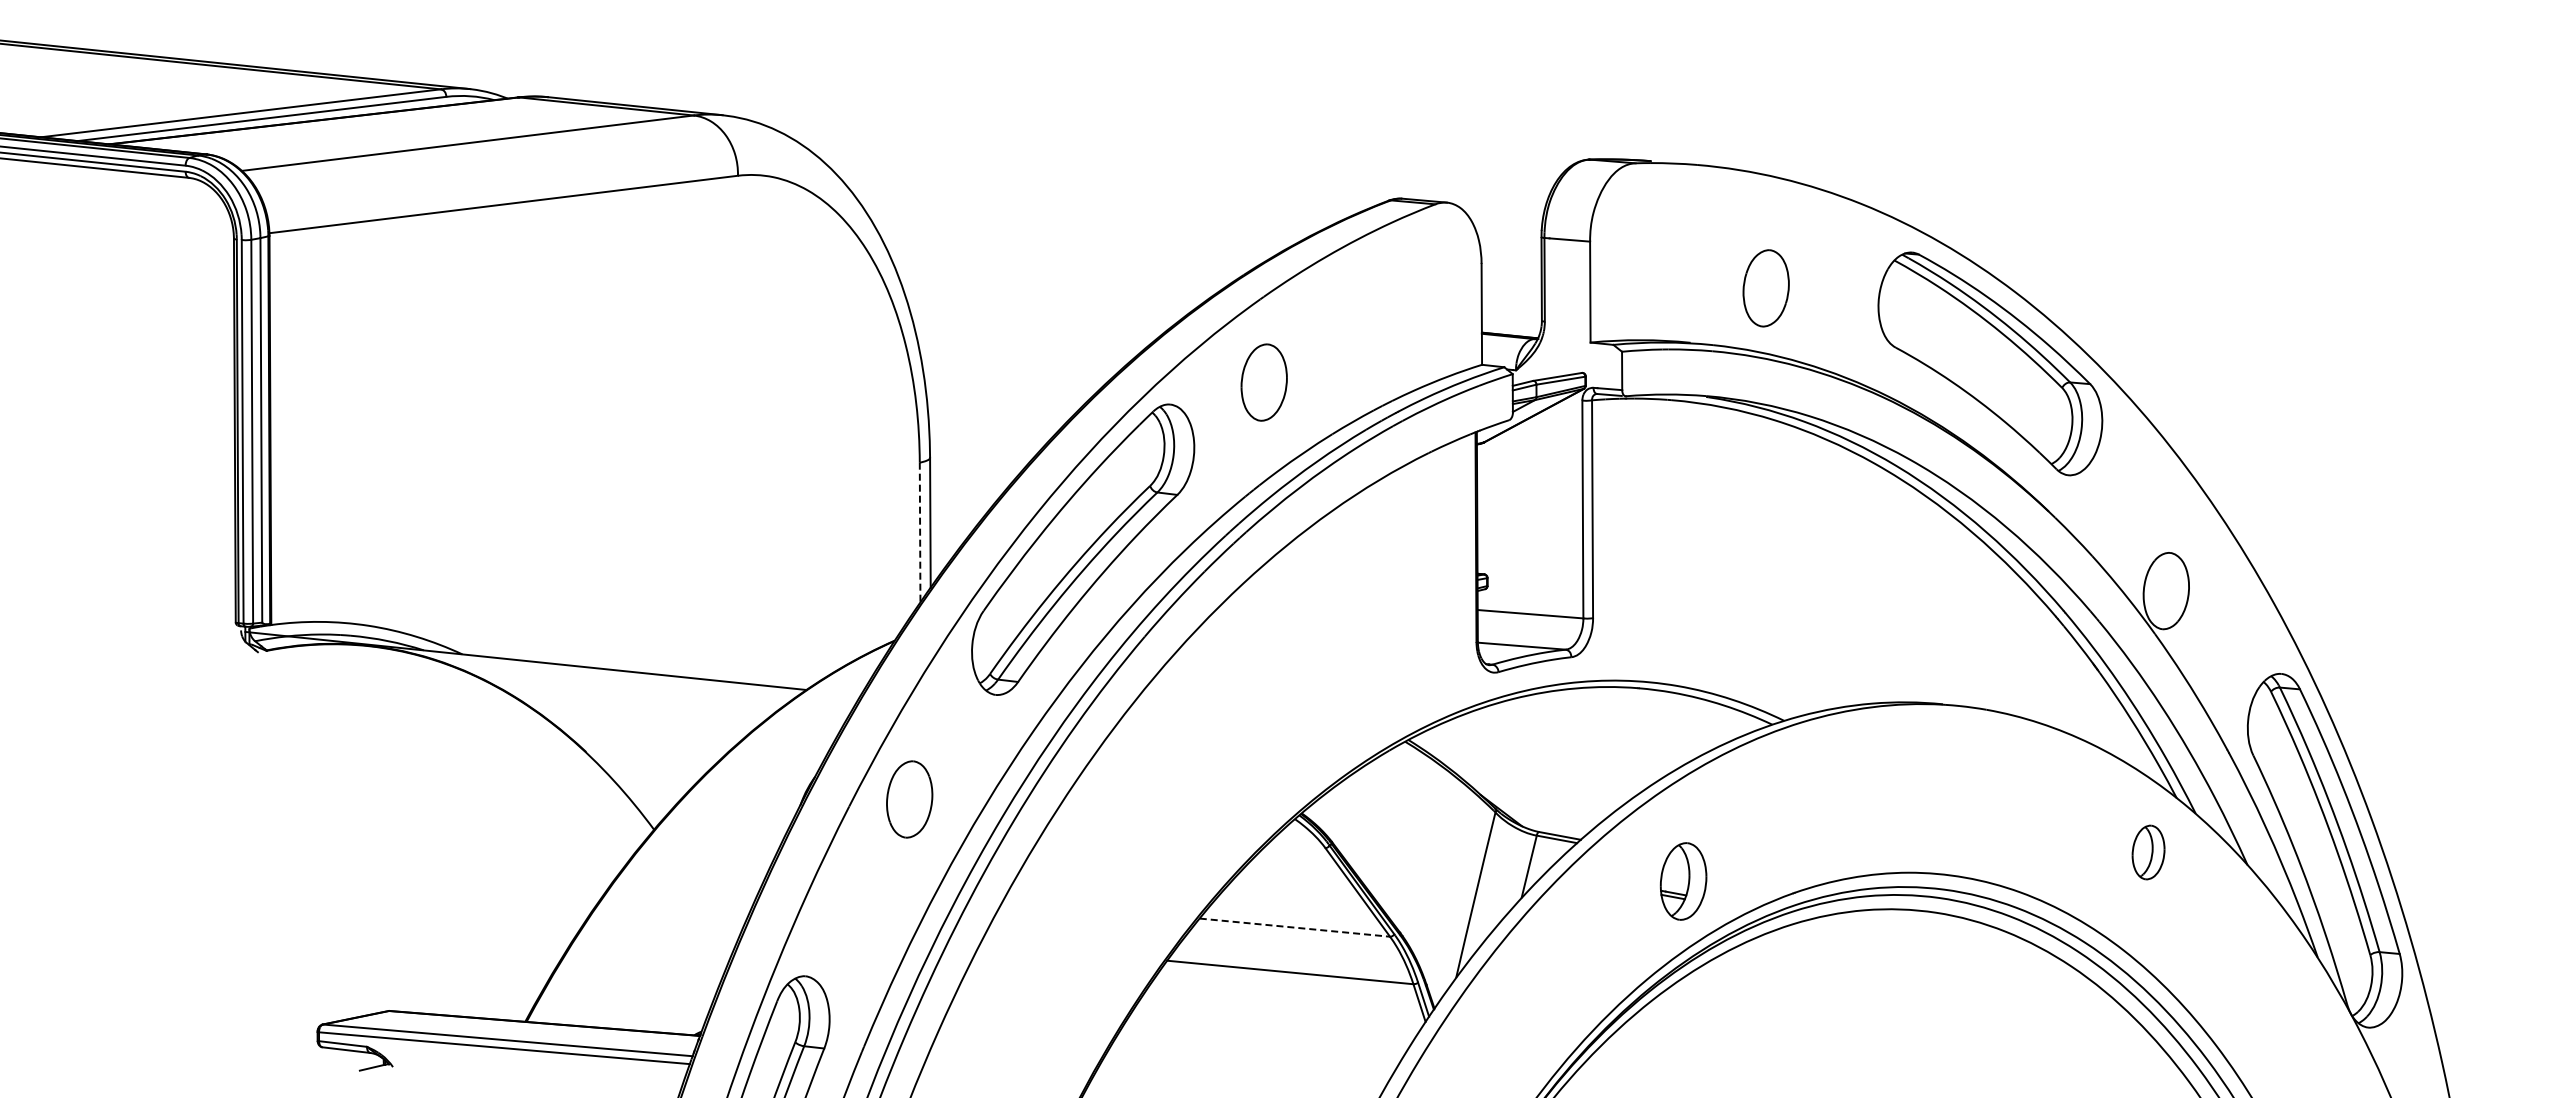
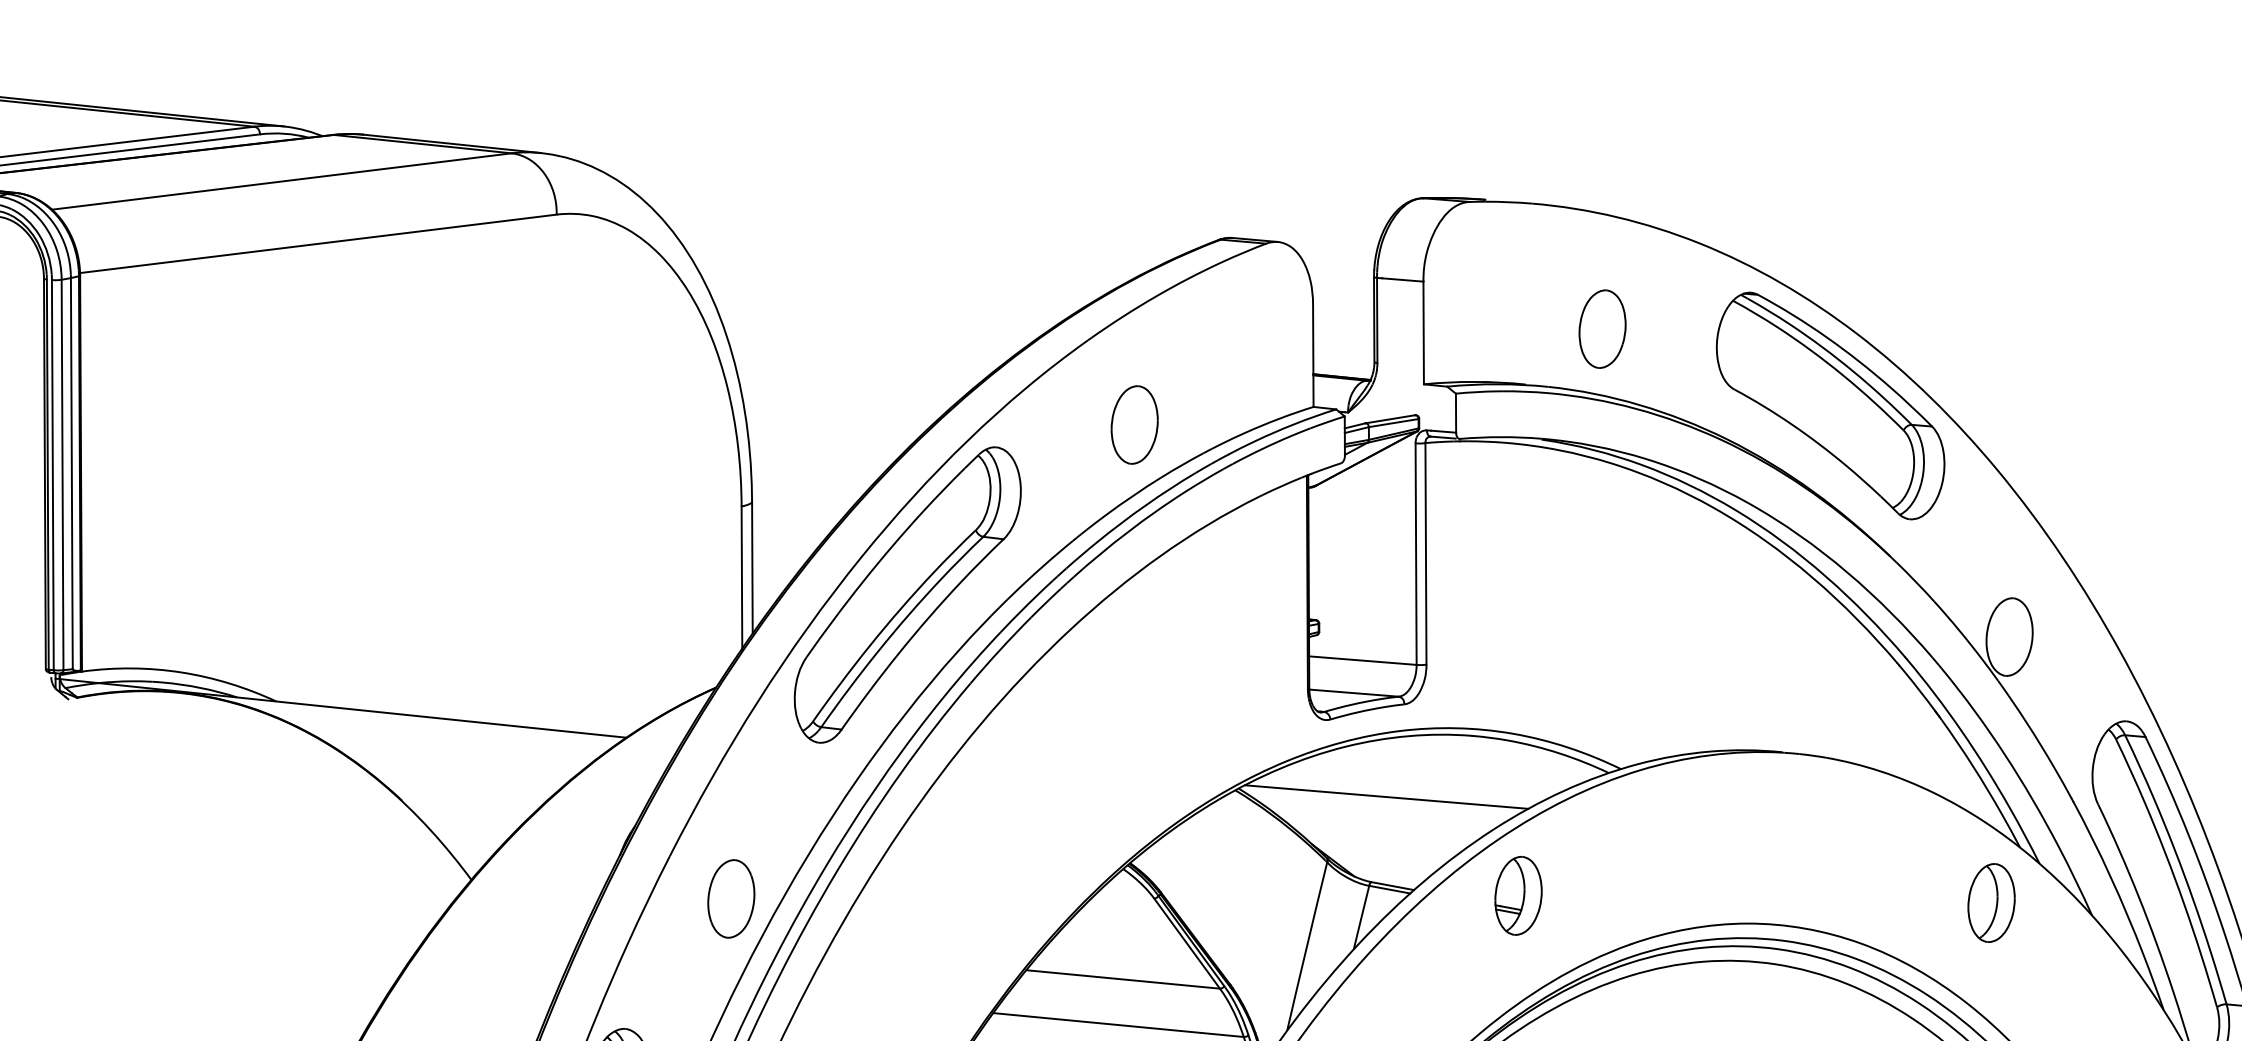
part: (1263, 382) -> (1133, 424), moved
line: (920, 533) -> (742, 578), dashed -> solid
line: (1553, 747) -> (1386, 796), added
part: (909, 799) -> (731, 898), moved
part: (2148, 852) -> (1991, 903), size x1.43
part: (1683, 881) -> (1518, 895), moved
line: (1294, 927) -> (1122, 979), dashed -> solid

